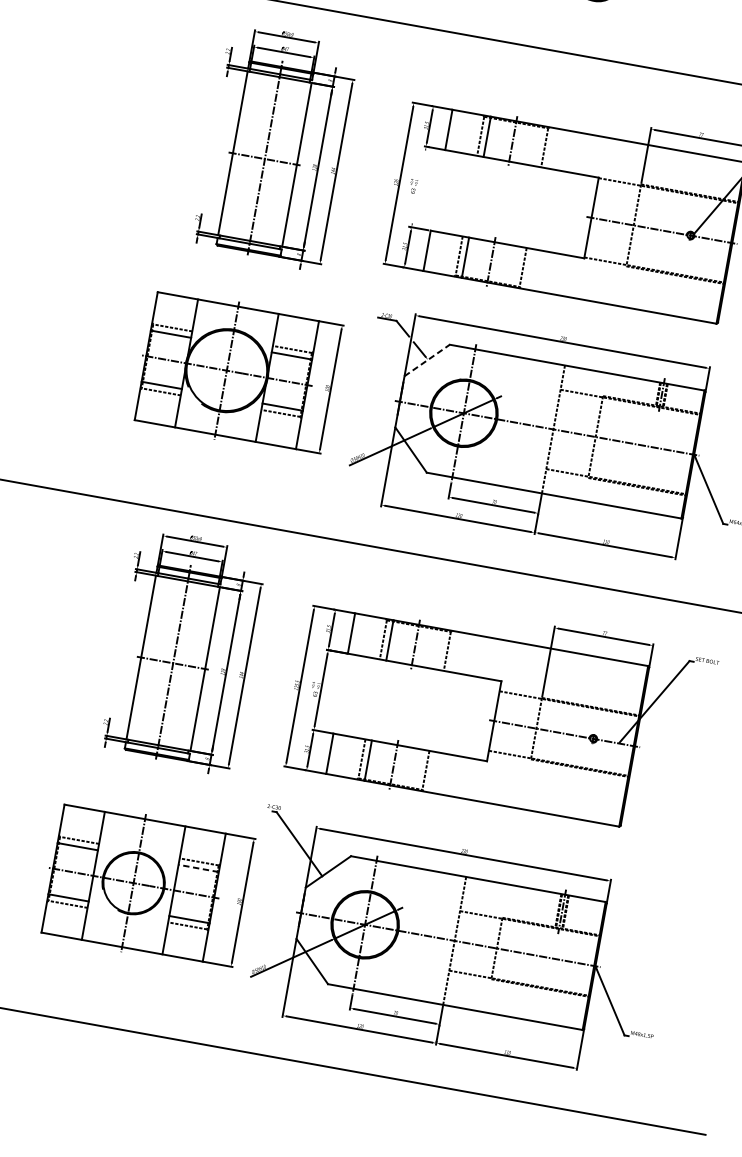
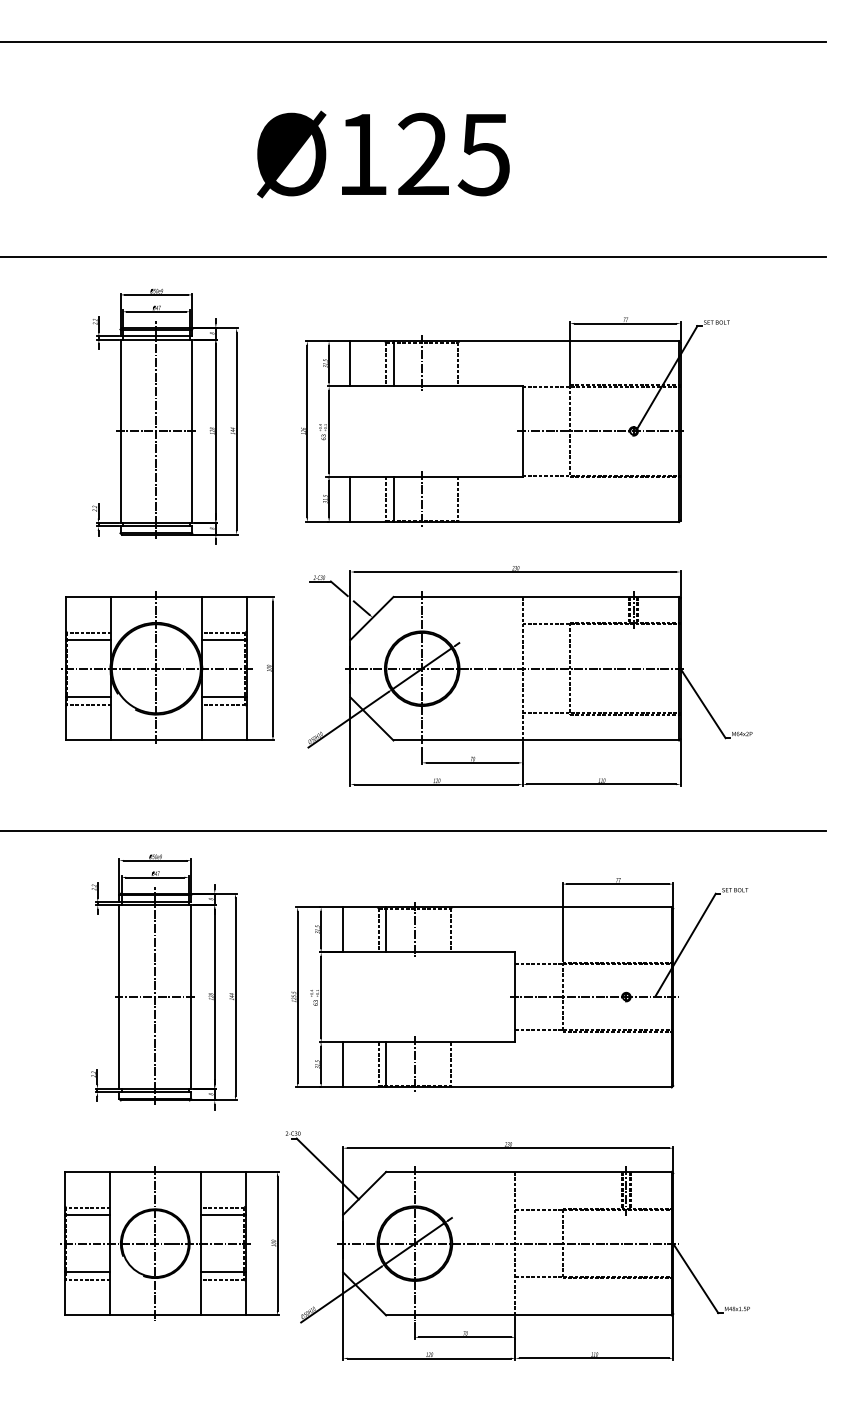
line: (419, 186) -> (329, 431), added
line: (427, 360) -> (372, 618), dashed -> solid
line: (199, 868) -> (223, 1214), dashed -> solid

